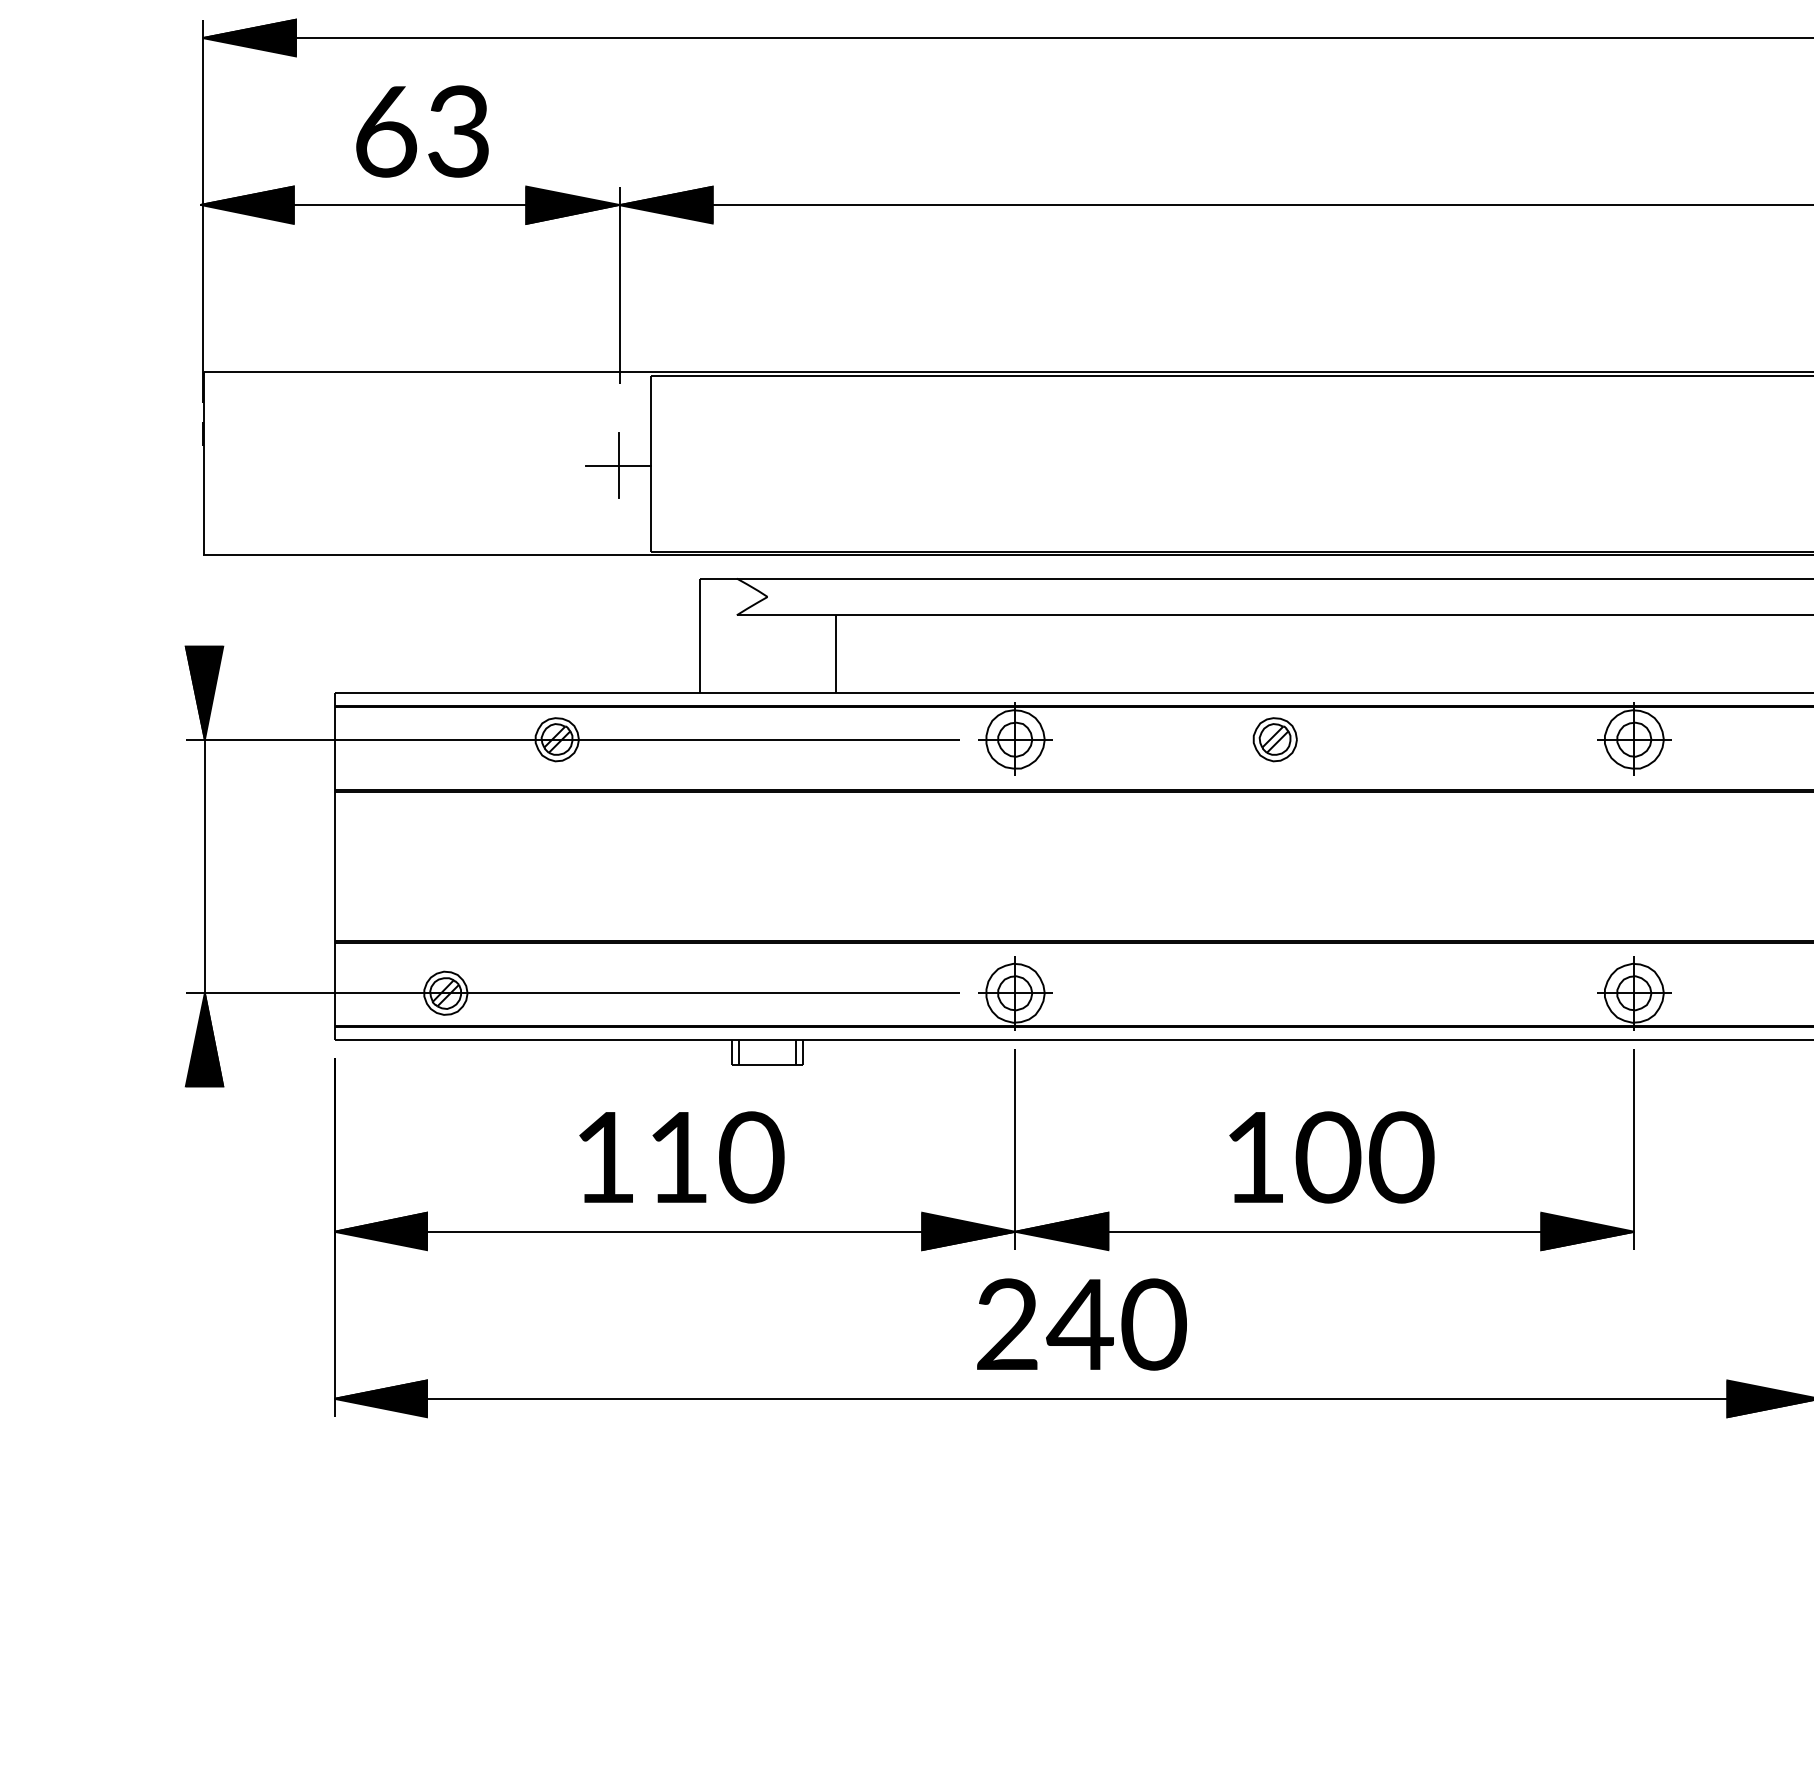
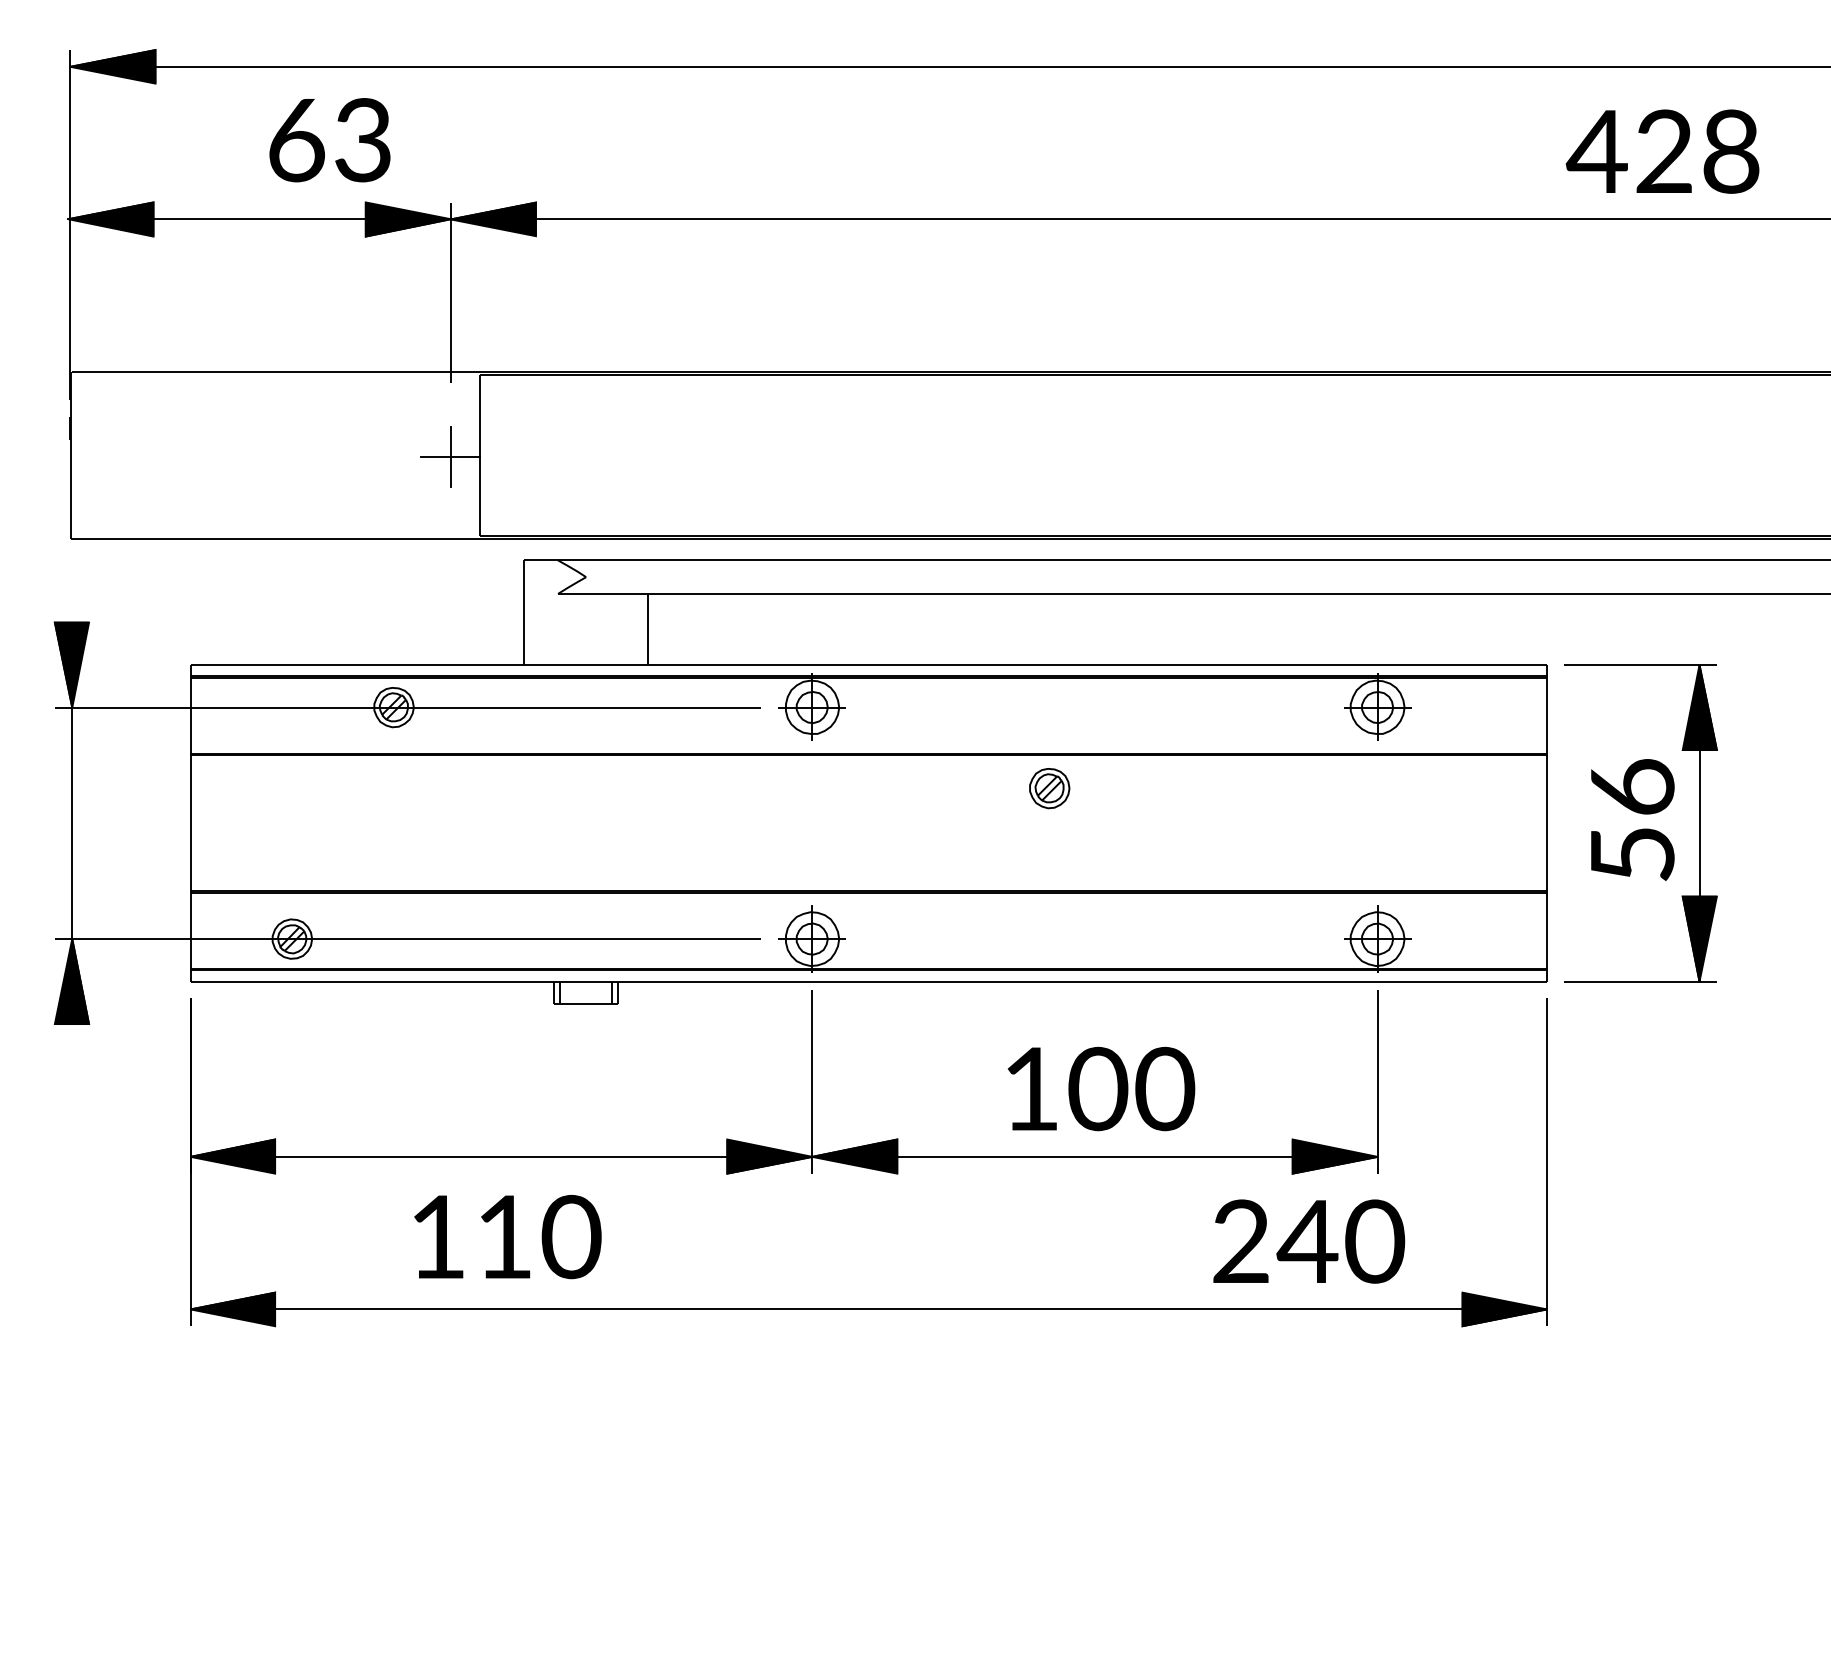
text: (421, 131) -> (329, 140), moved
part: (1275, 739) -> (1049, 788), moved
text: (681, 1156) -> (507, 1236), moved
text: (1082, 1324) -> (1309, 1241), moved

